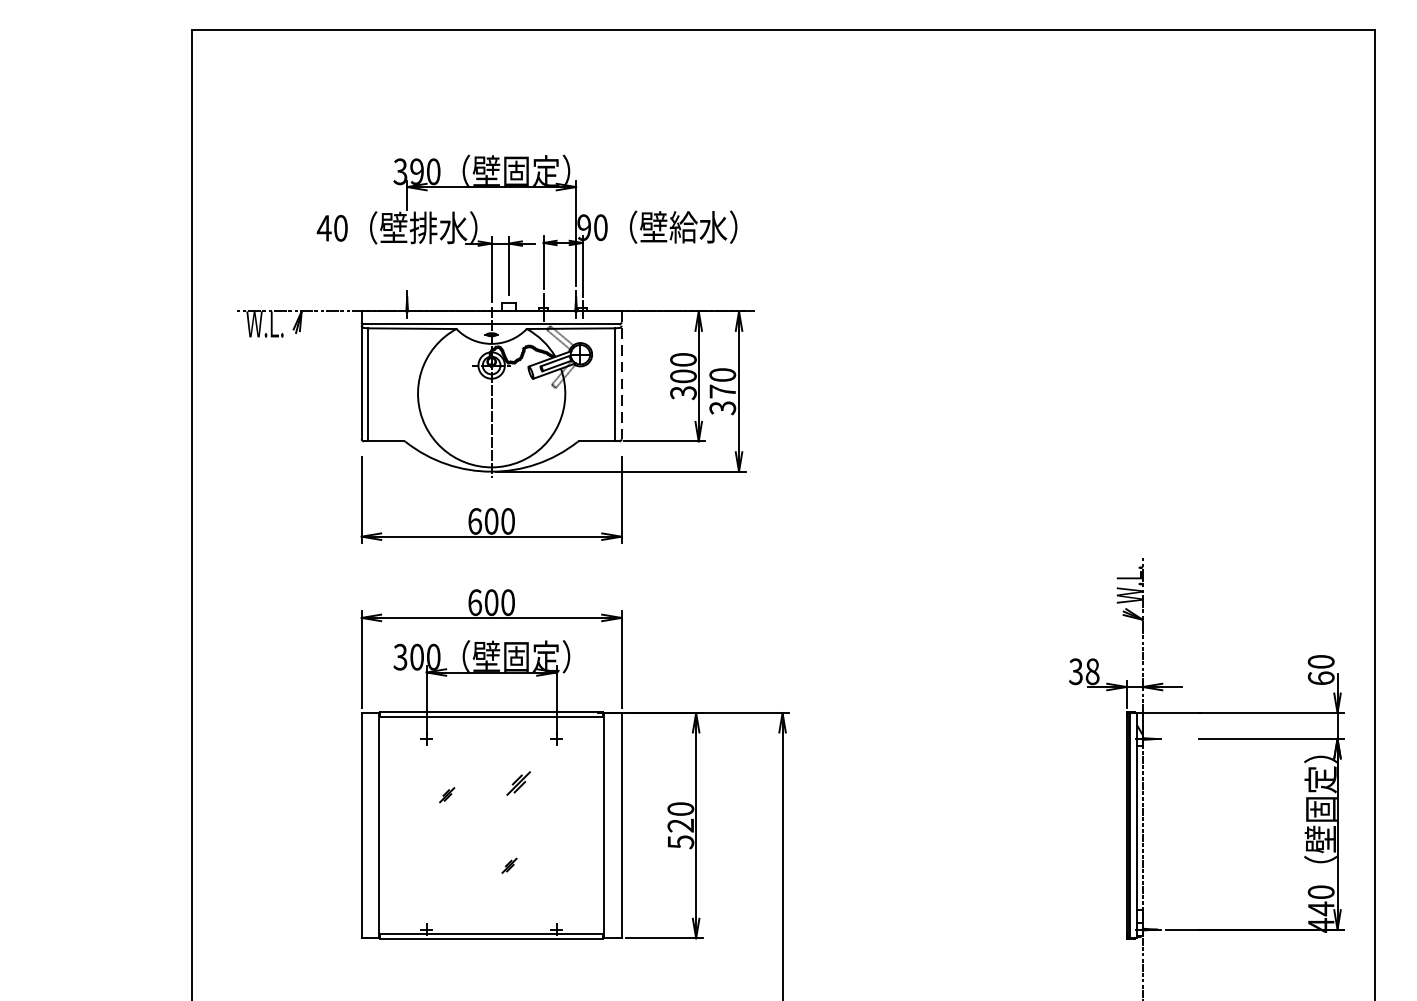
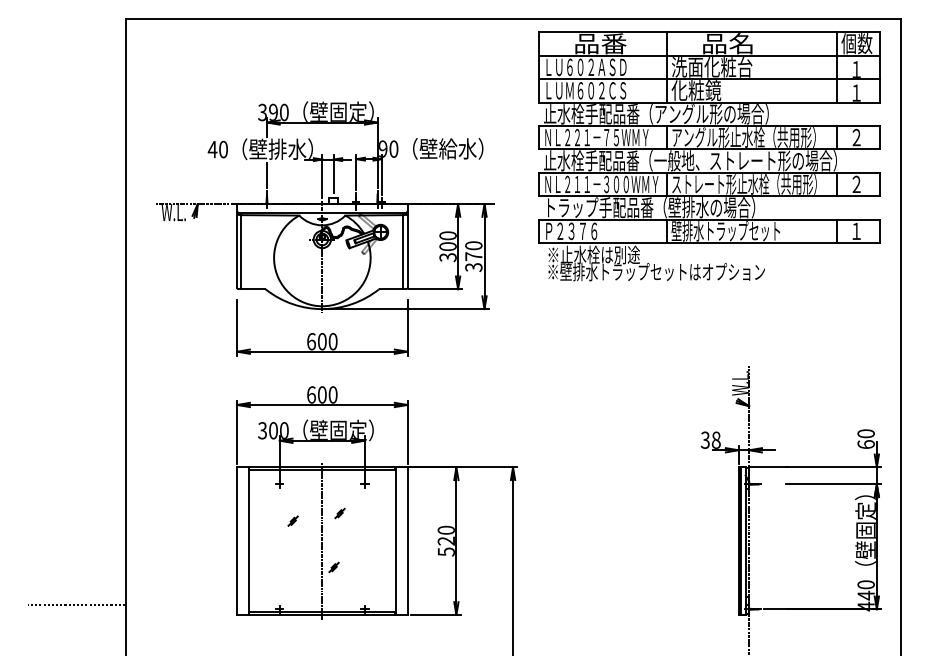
part: (1082, 238) -> (709, 156), added
line: (406, 267) -> (266, 175), added
line: (621, 374) -> (407, 245), dashed -> solid
part: (517, 783) -> (339, 513), size x0.62
line: (491, 824) -> (322, 540), added
line: (116, 923) -> (76, 605), added

